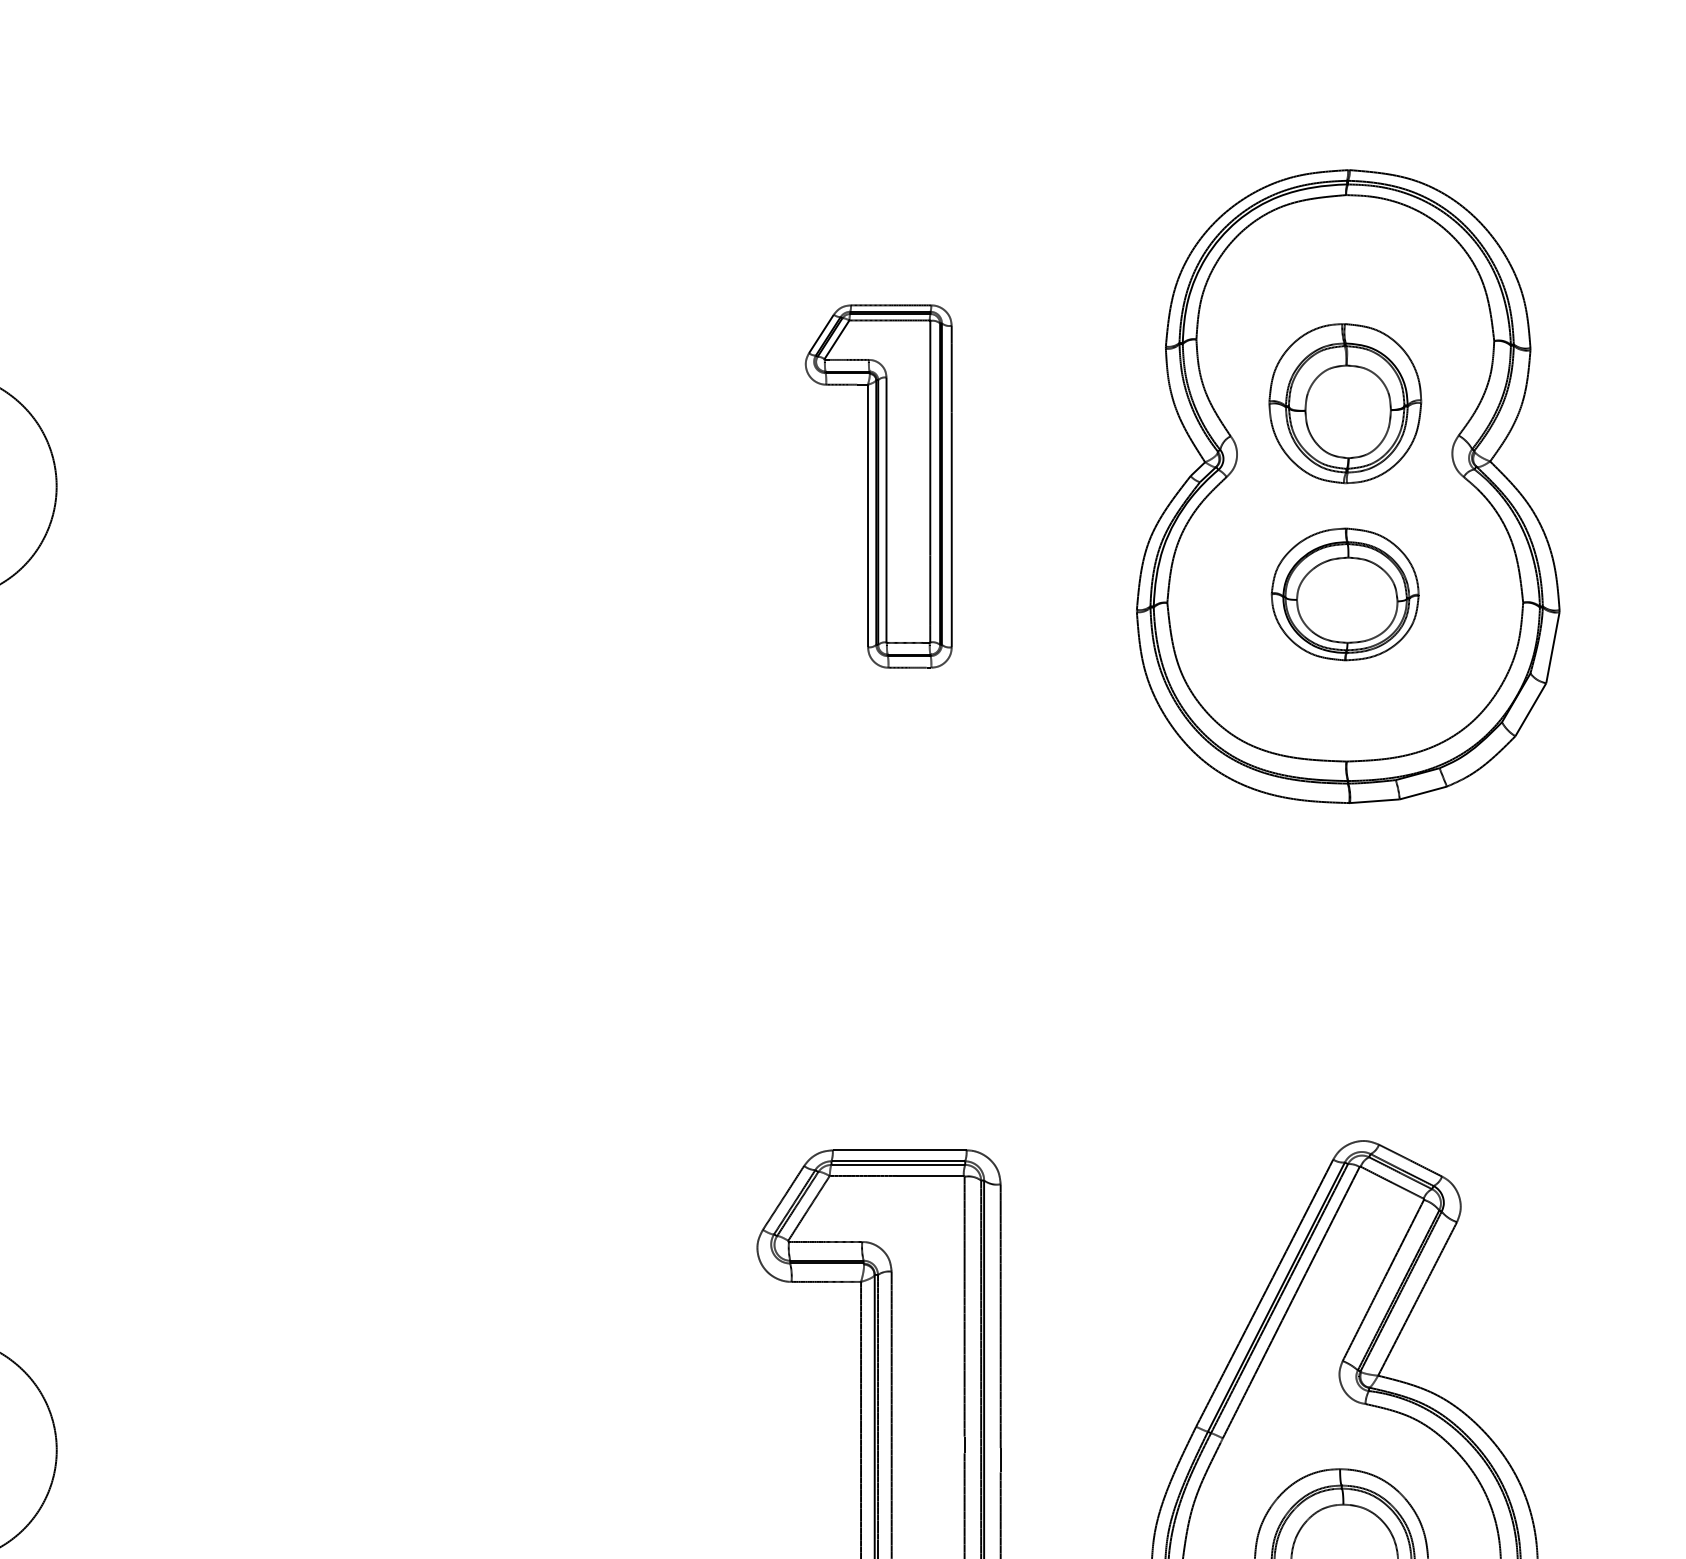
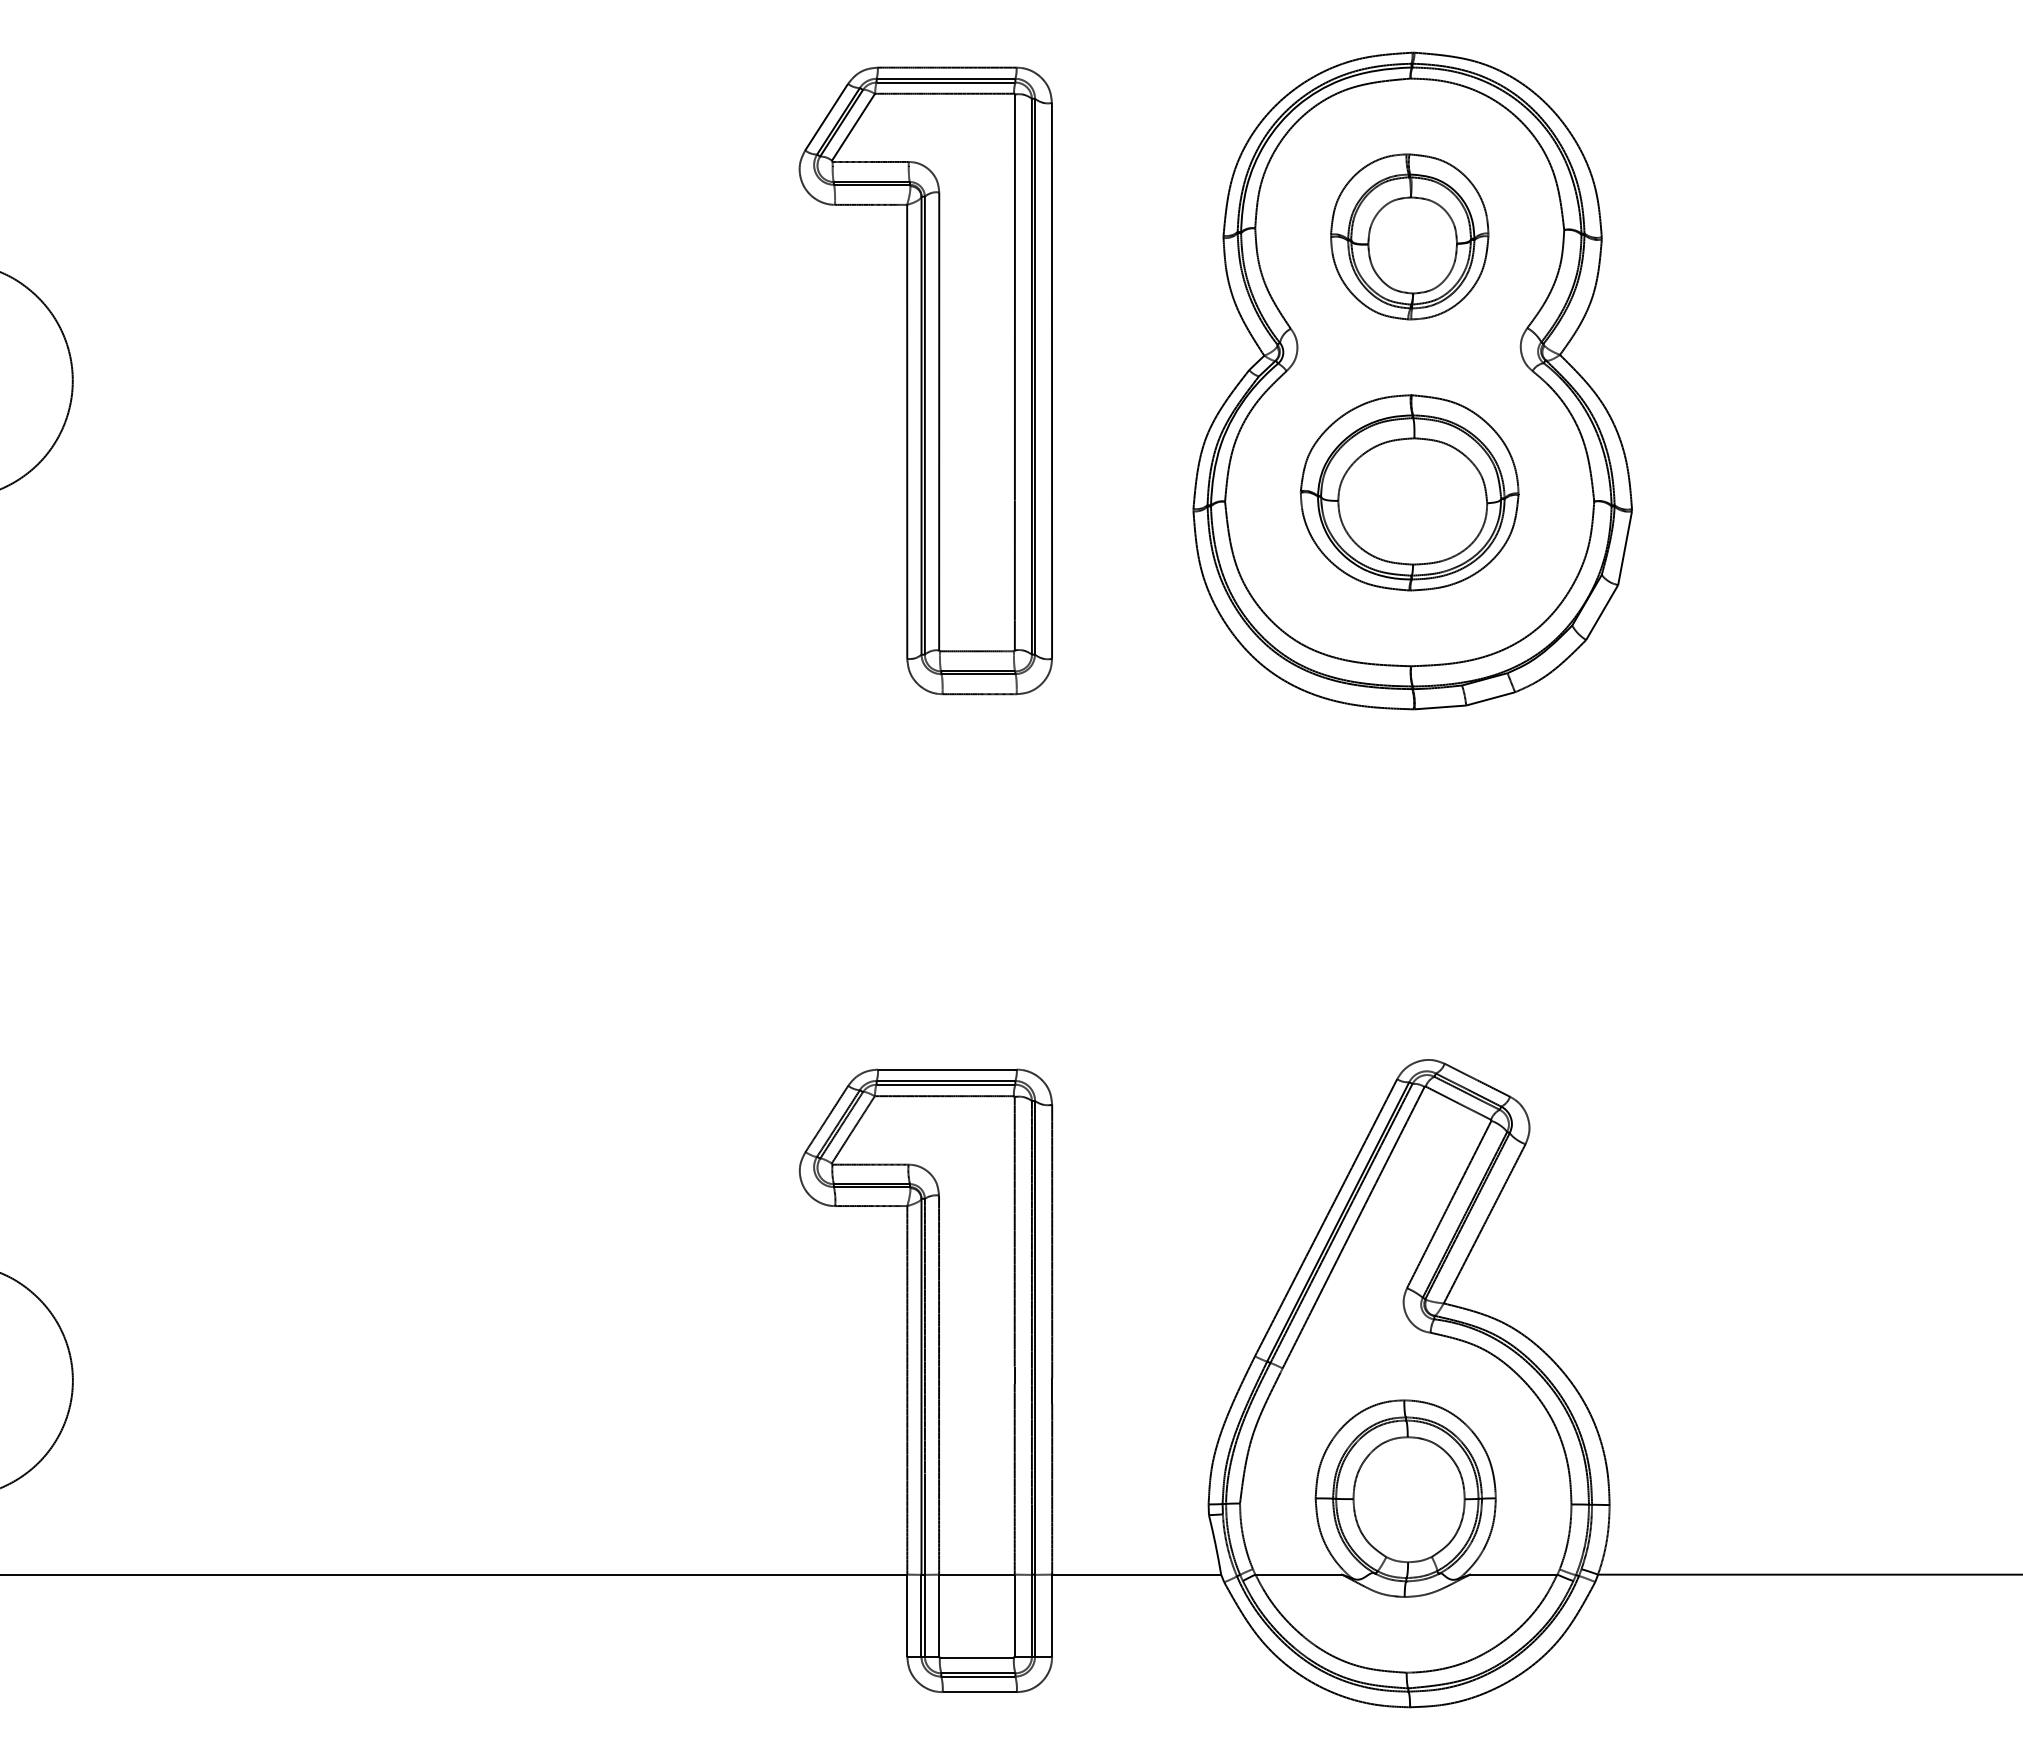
part: (1345, 403) -> (1409, 236), moved
part: (878, 486) -> (925, 380), size x1.67
part: (1345, 594) -> (1409, 492), size x1.43

